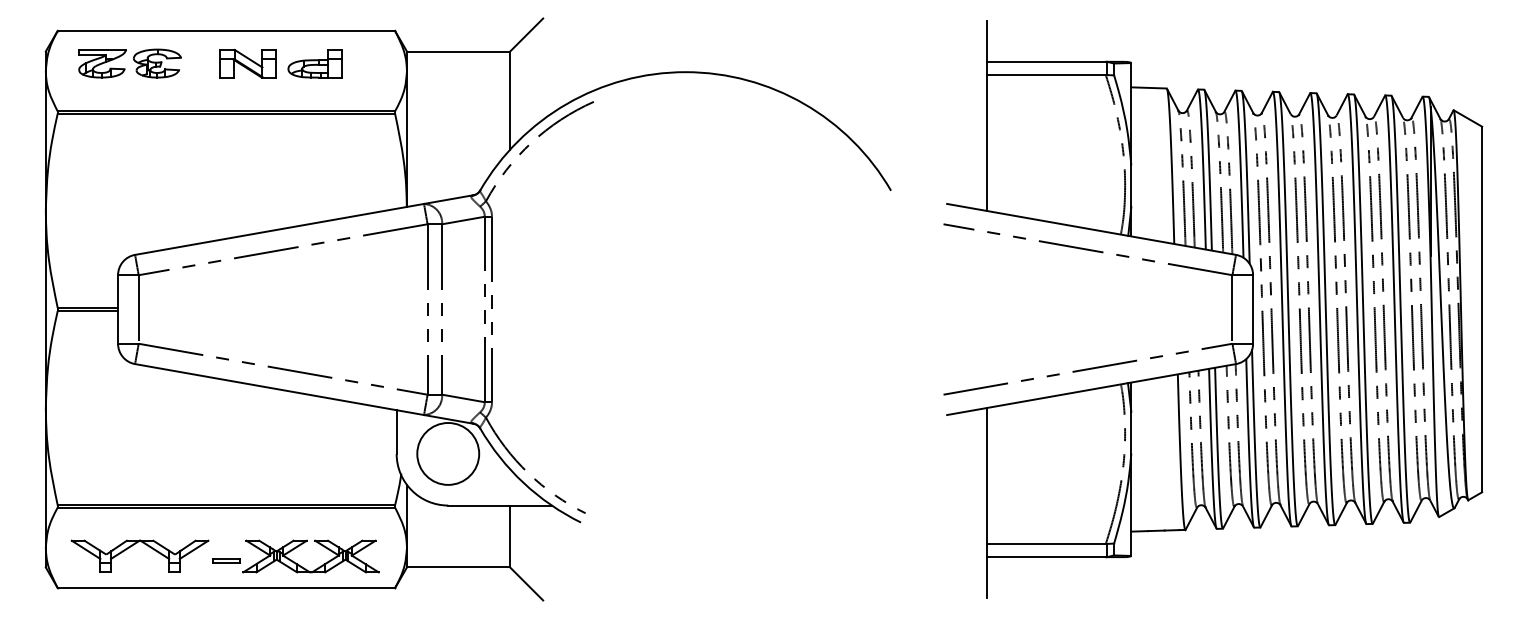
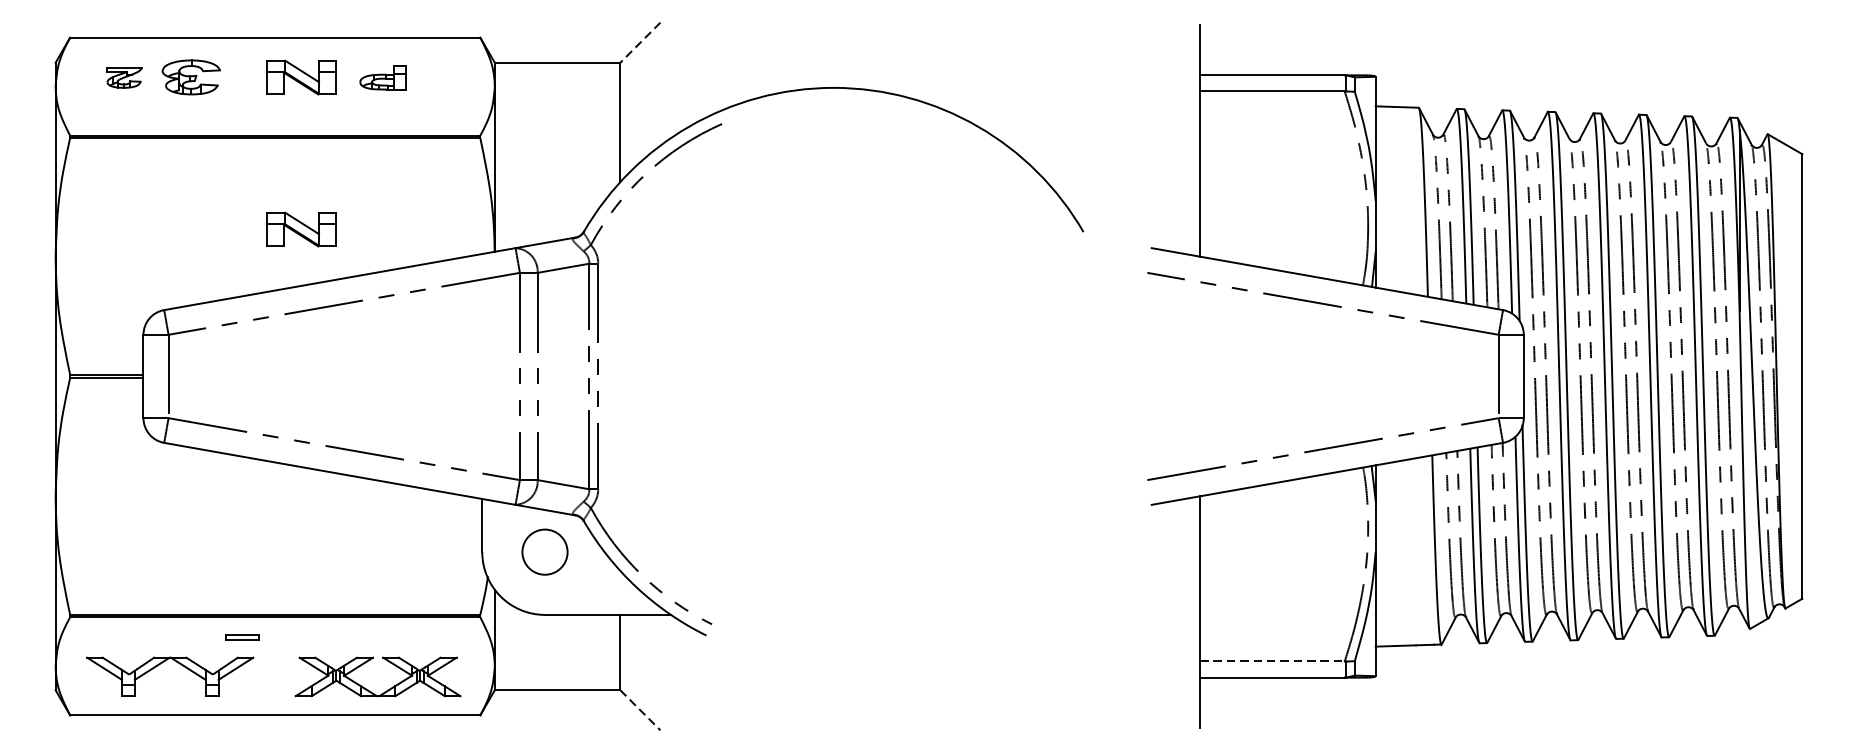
line: (526, 35) -> (640, 43), solid -> dashed
part: (102, 63) -> (124, 77), size x0.6
part: (314, 63) -> (382, 77), size x0.7
part: (247, 188) -> (300, 229), added
circle: (448, 453) -> (545, 551), size x0.6
line: (1046, 543) -> (1272, 661), solid -> dashed
part: (226, 560) -> (242, 636), moved
line: (527, 584) -> (641, 710), solid -> dashed

